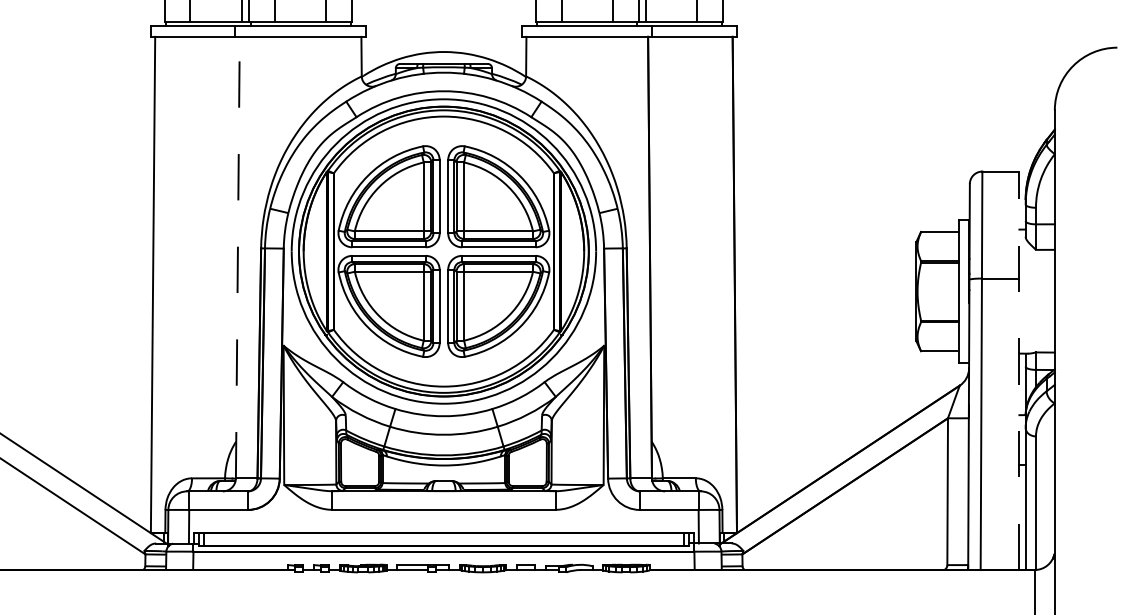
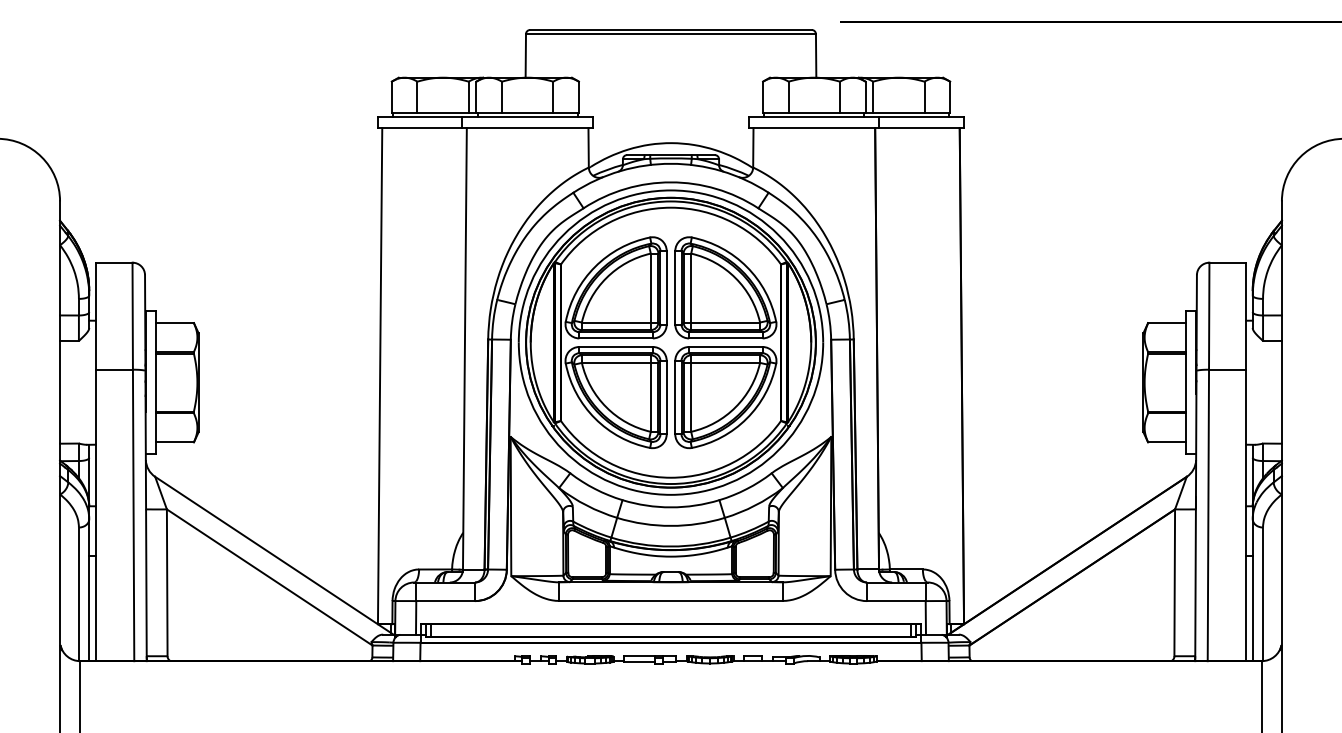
line: (237, 257) -> (464, 348), dashed -> solid
line: (1019, 370) -> (1246, 461), dashed -> solid

